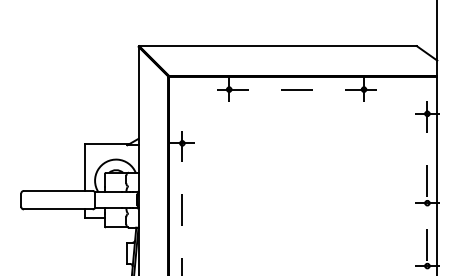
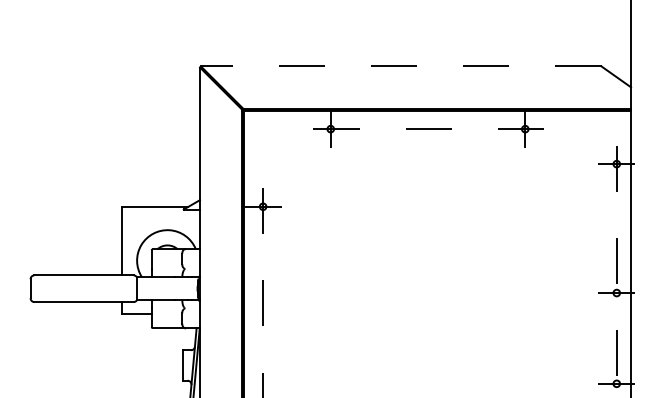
line: (278, 46) -> (401, 66), solid -> dashed

